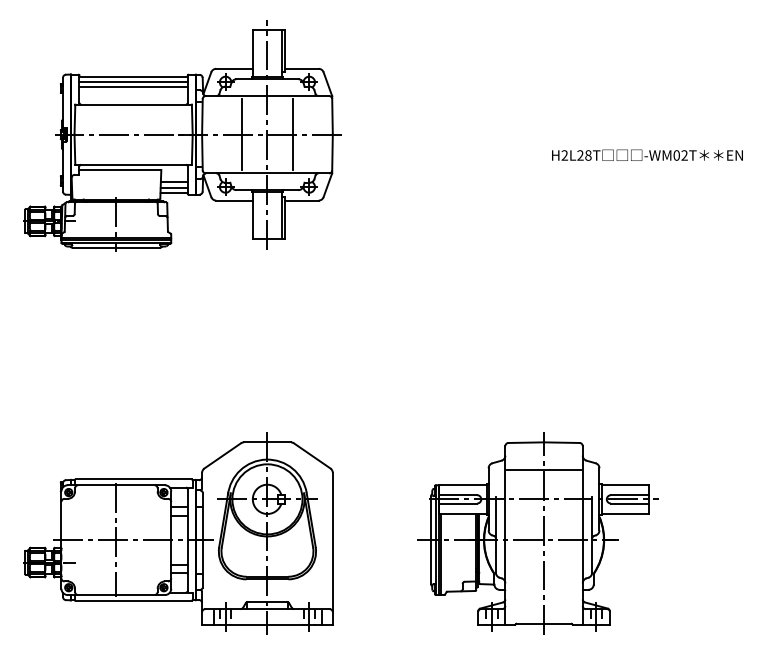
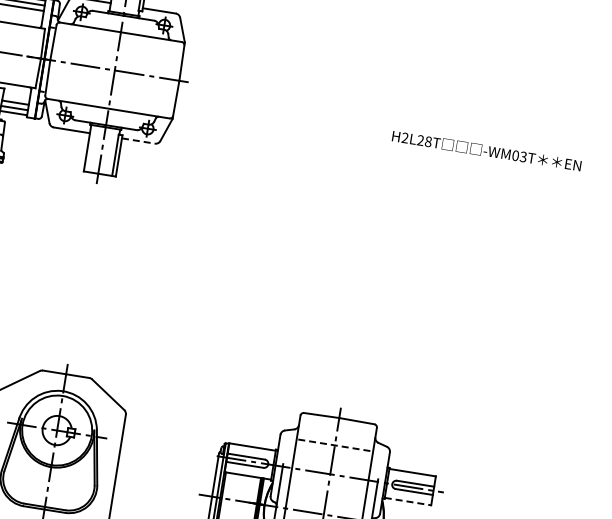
line: (242, 134) -> (90, 66), removed
line: (292, 134) -> (139, 74), removed
text: (684, 155) -> (523, 156), -WM02T -> -WM03T
line: (301, 200) -> (138, 140), solid -> dashed
line: (543, 470) -> (334, 445), solid -> dashed
line: (625, 514) -> (408, 502), solid -> dashed

